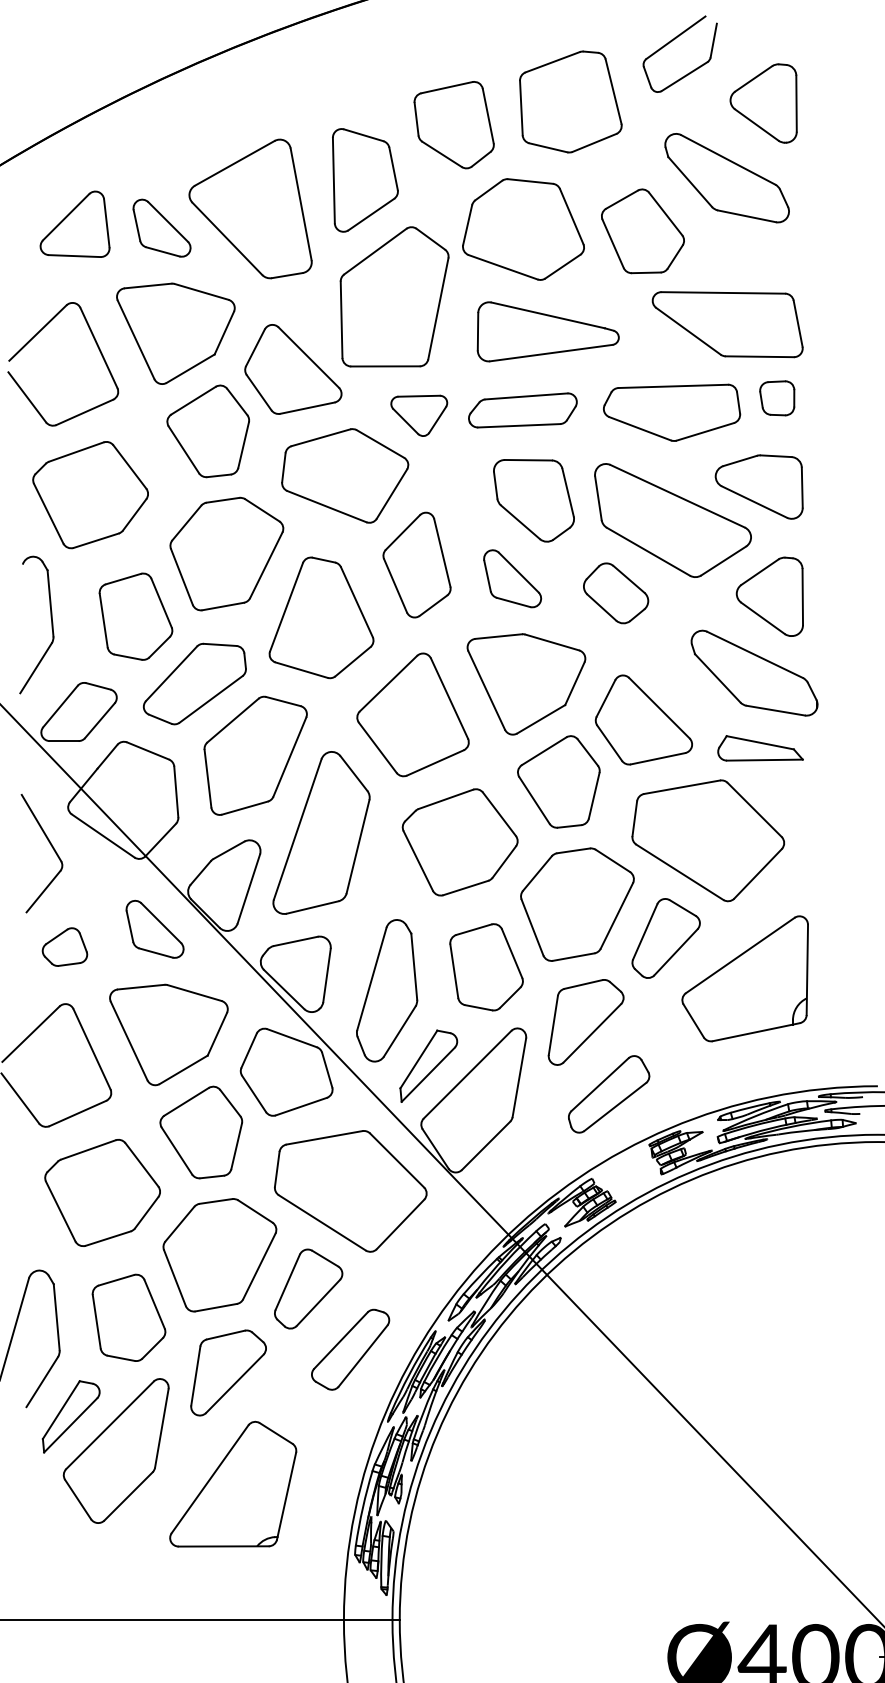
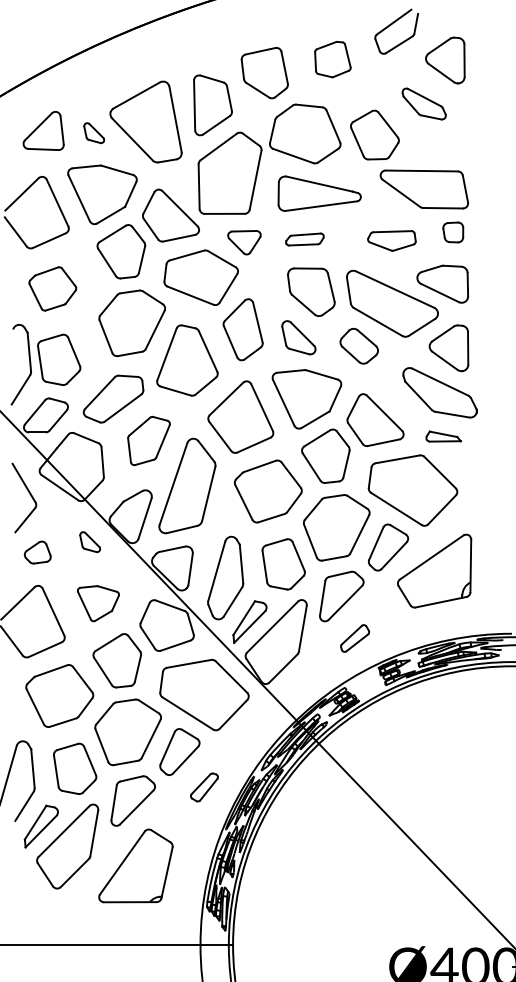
part: (570, 101) -> (332, 59), size x0.6
part: (727, 177) -> (424, 103), size x0.6
part: (160, 226) -> (93, 132), size x0.6
part: (522, 410) -> (304, 239), size x0.6
part: (671, 412) -> (391, 240), size x0.6
part: (90, 494) -> (52, 288), size x0.7
part: (136, 616) -> (59, 359), moved
part: (760, 748) -> (443, 436), size x0.7
part: (254, 754) -> (148, 440), size x0.7
part: (153, 928) -> (89, 541), size x0.6
part: (169, 1034) -> (98, 603), size x0.6
part: (607, 1094) -> (354, 638), size x0.6
part: (350, 1349) -> (204, 787), size x0.6

